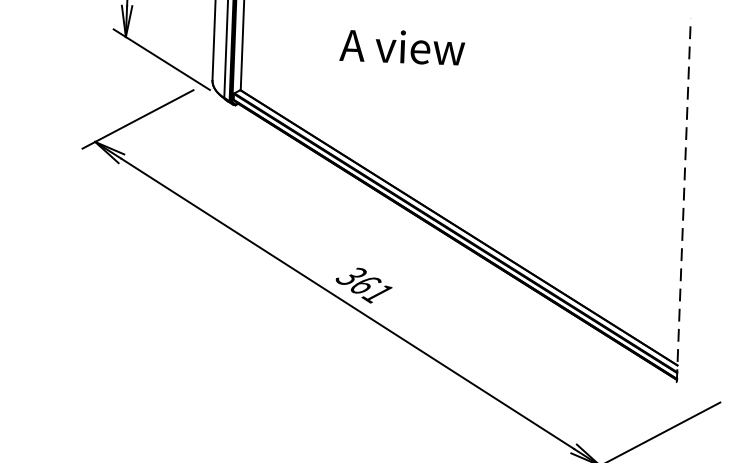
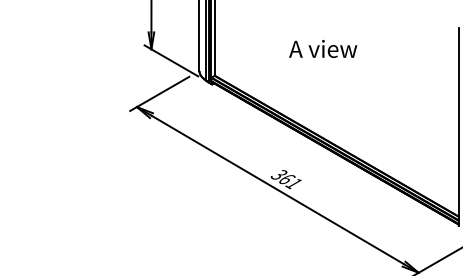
text: (403, 46) -> (323, 48), moved
line: (683, 200) -> (458, 126), dashed -> solid

